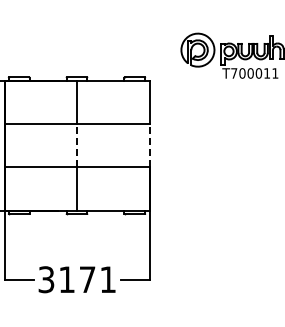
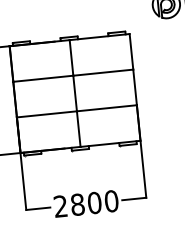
line: (77, 145) -> (75, 93), dashed -> solid
line: (150, 145) -> (135, 87), dashed -> solid
text: (77, 279) -> (86, 203), 3171 -> 2800

